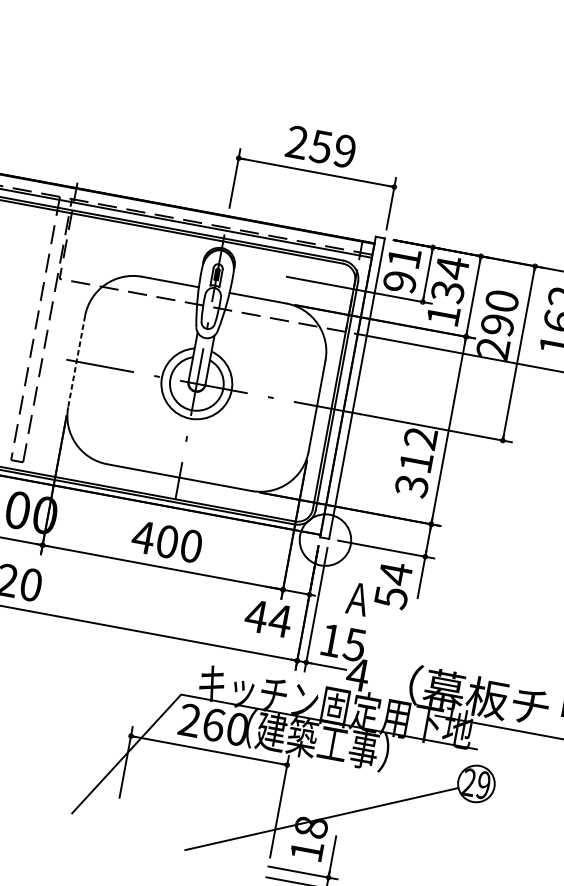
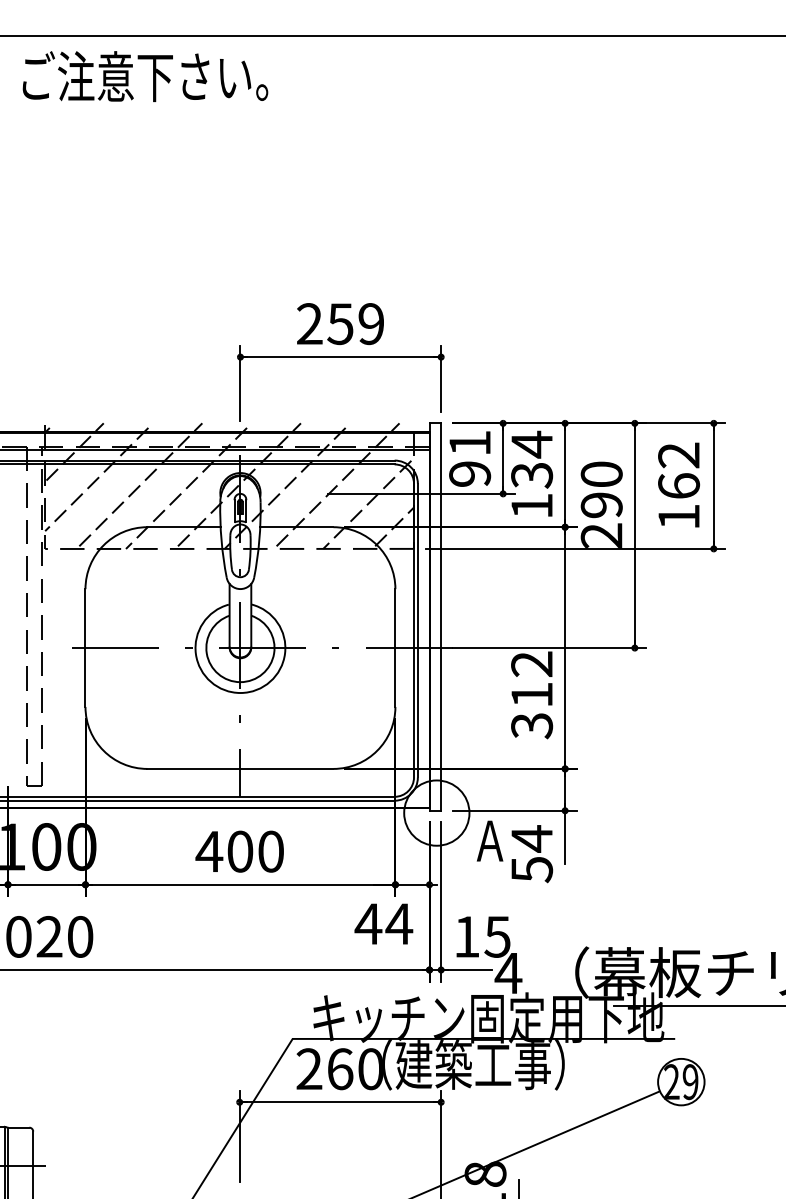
hatch: (211, 256) -> (229, 485), added
line: (76, 361) -> (85, 648), dashed -> solid
text: (357, 598) -> (489, 840), moved

